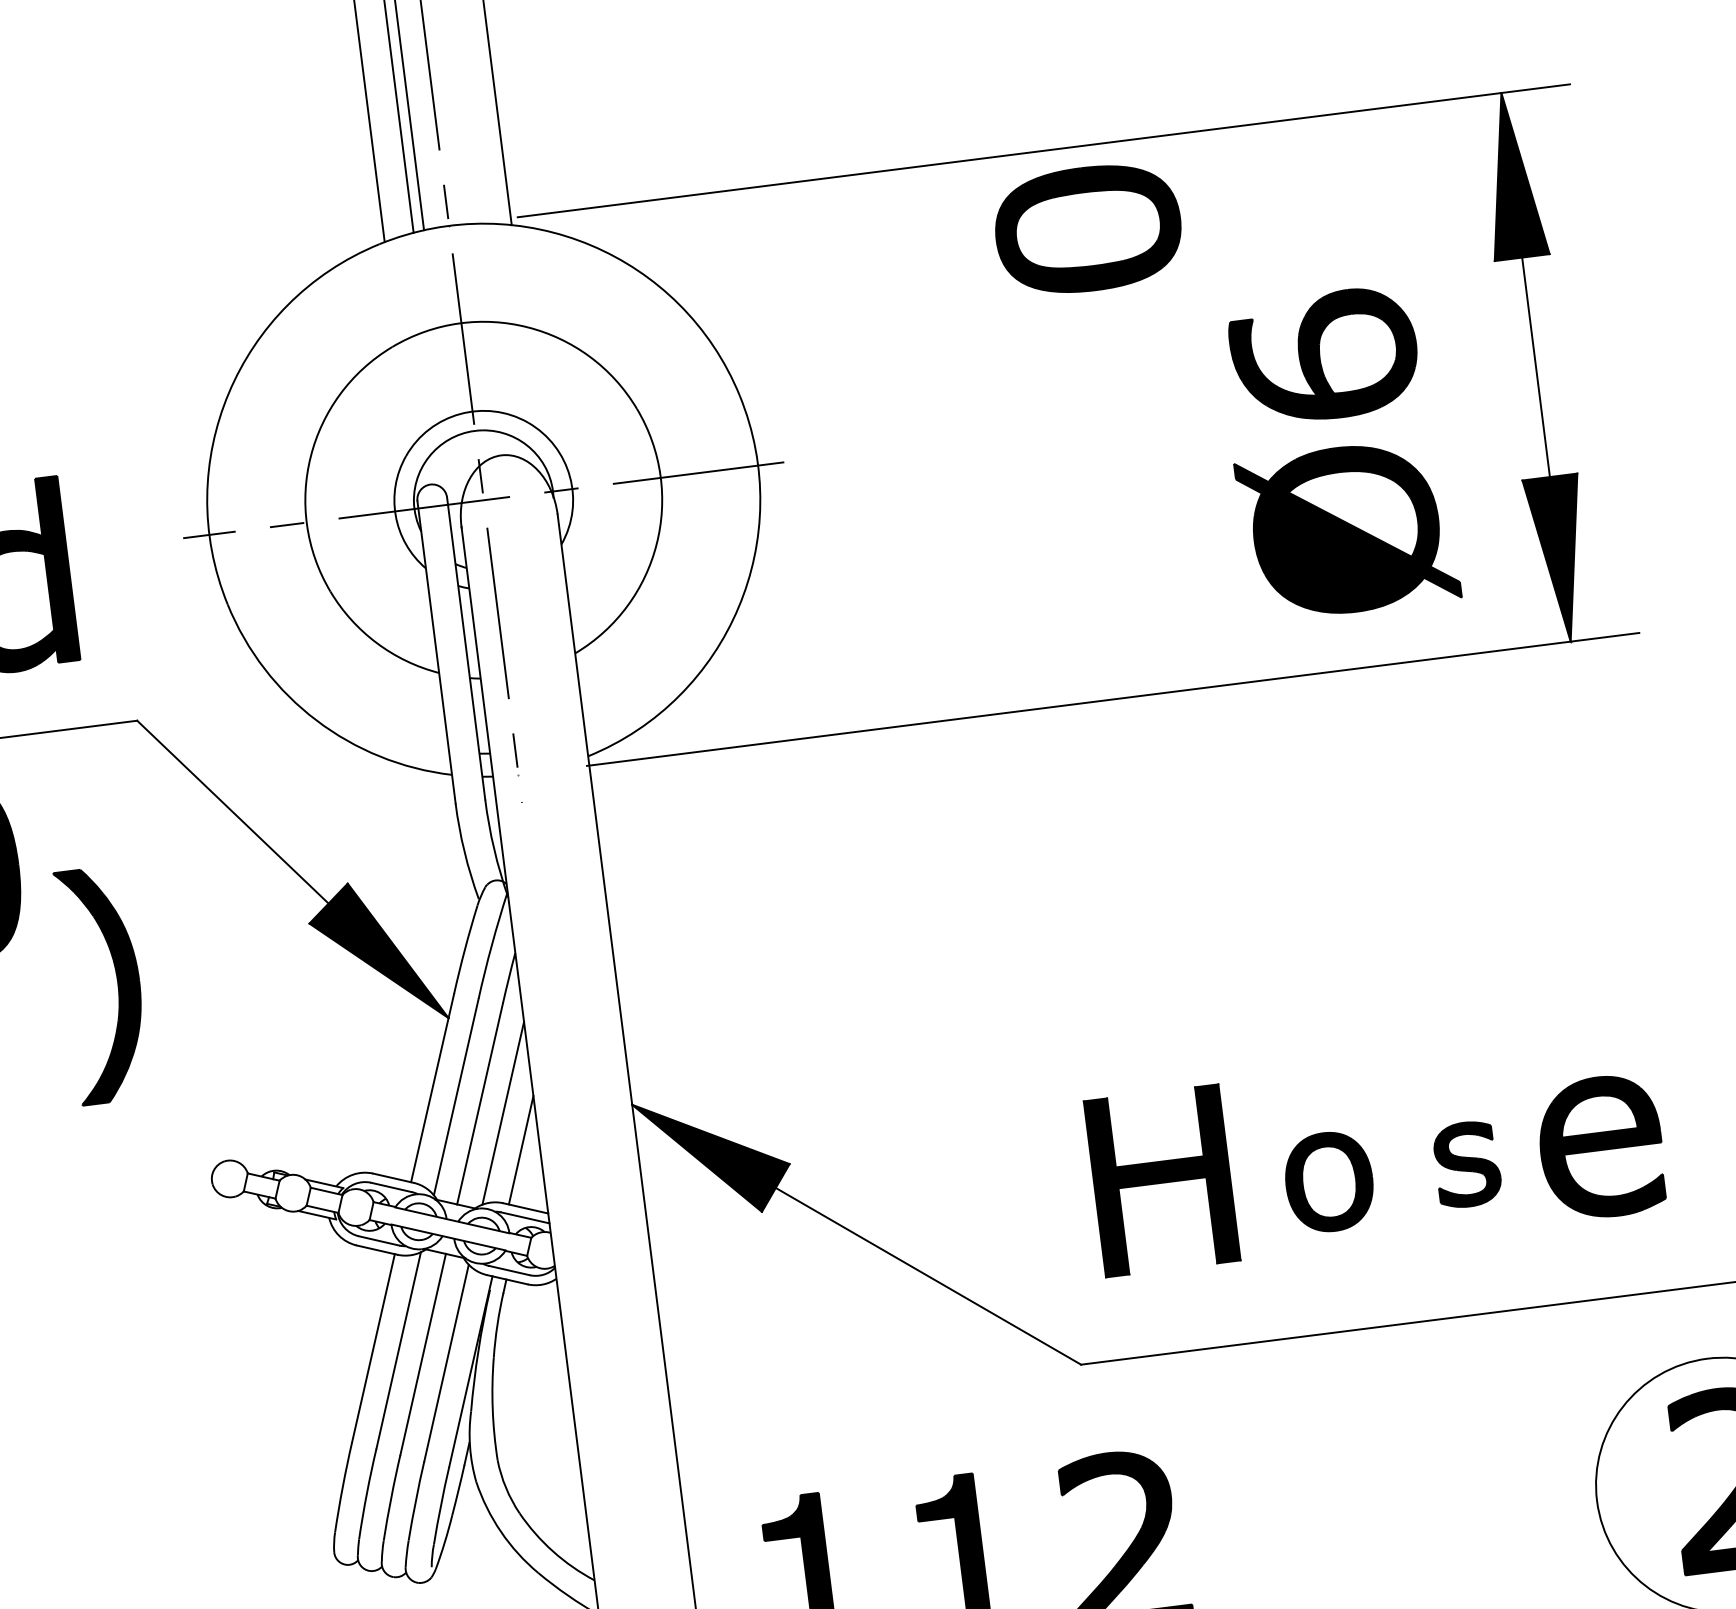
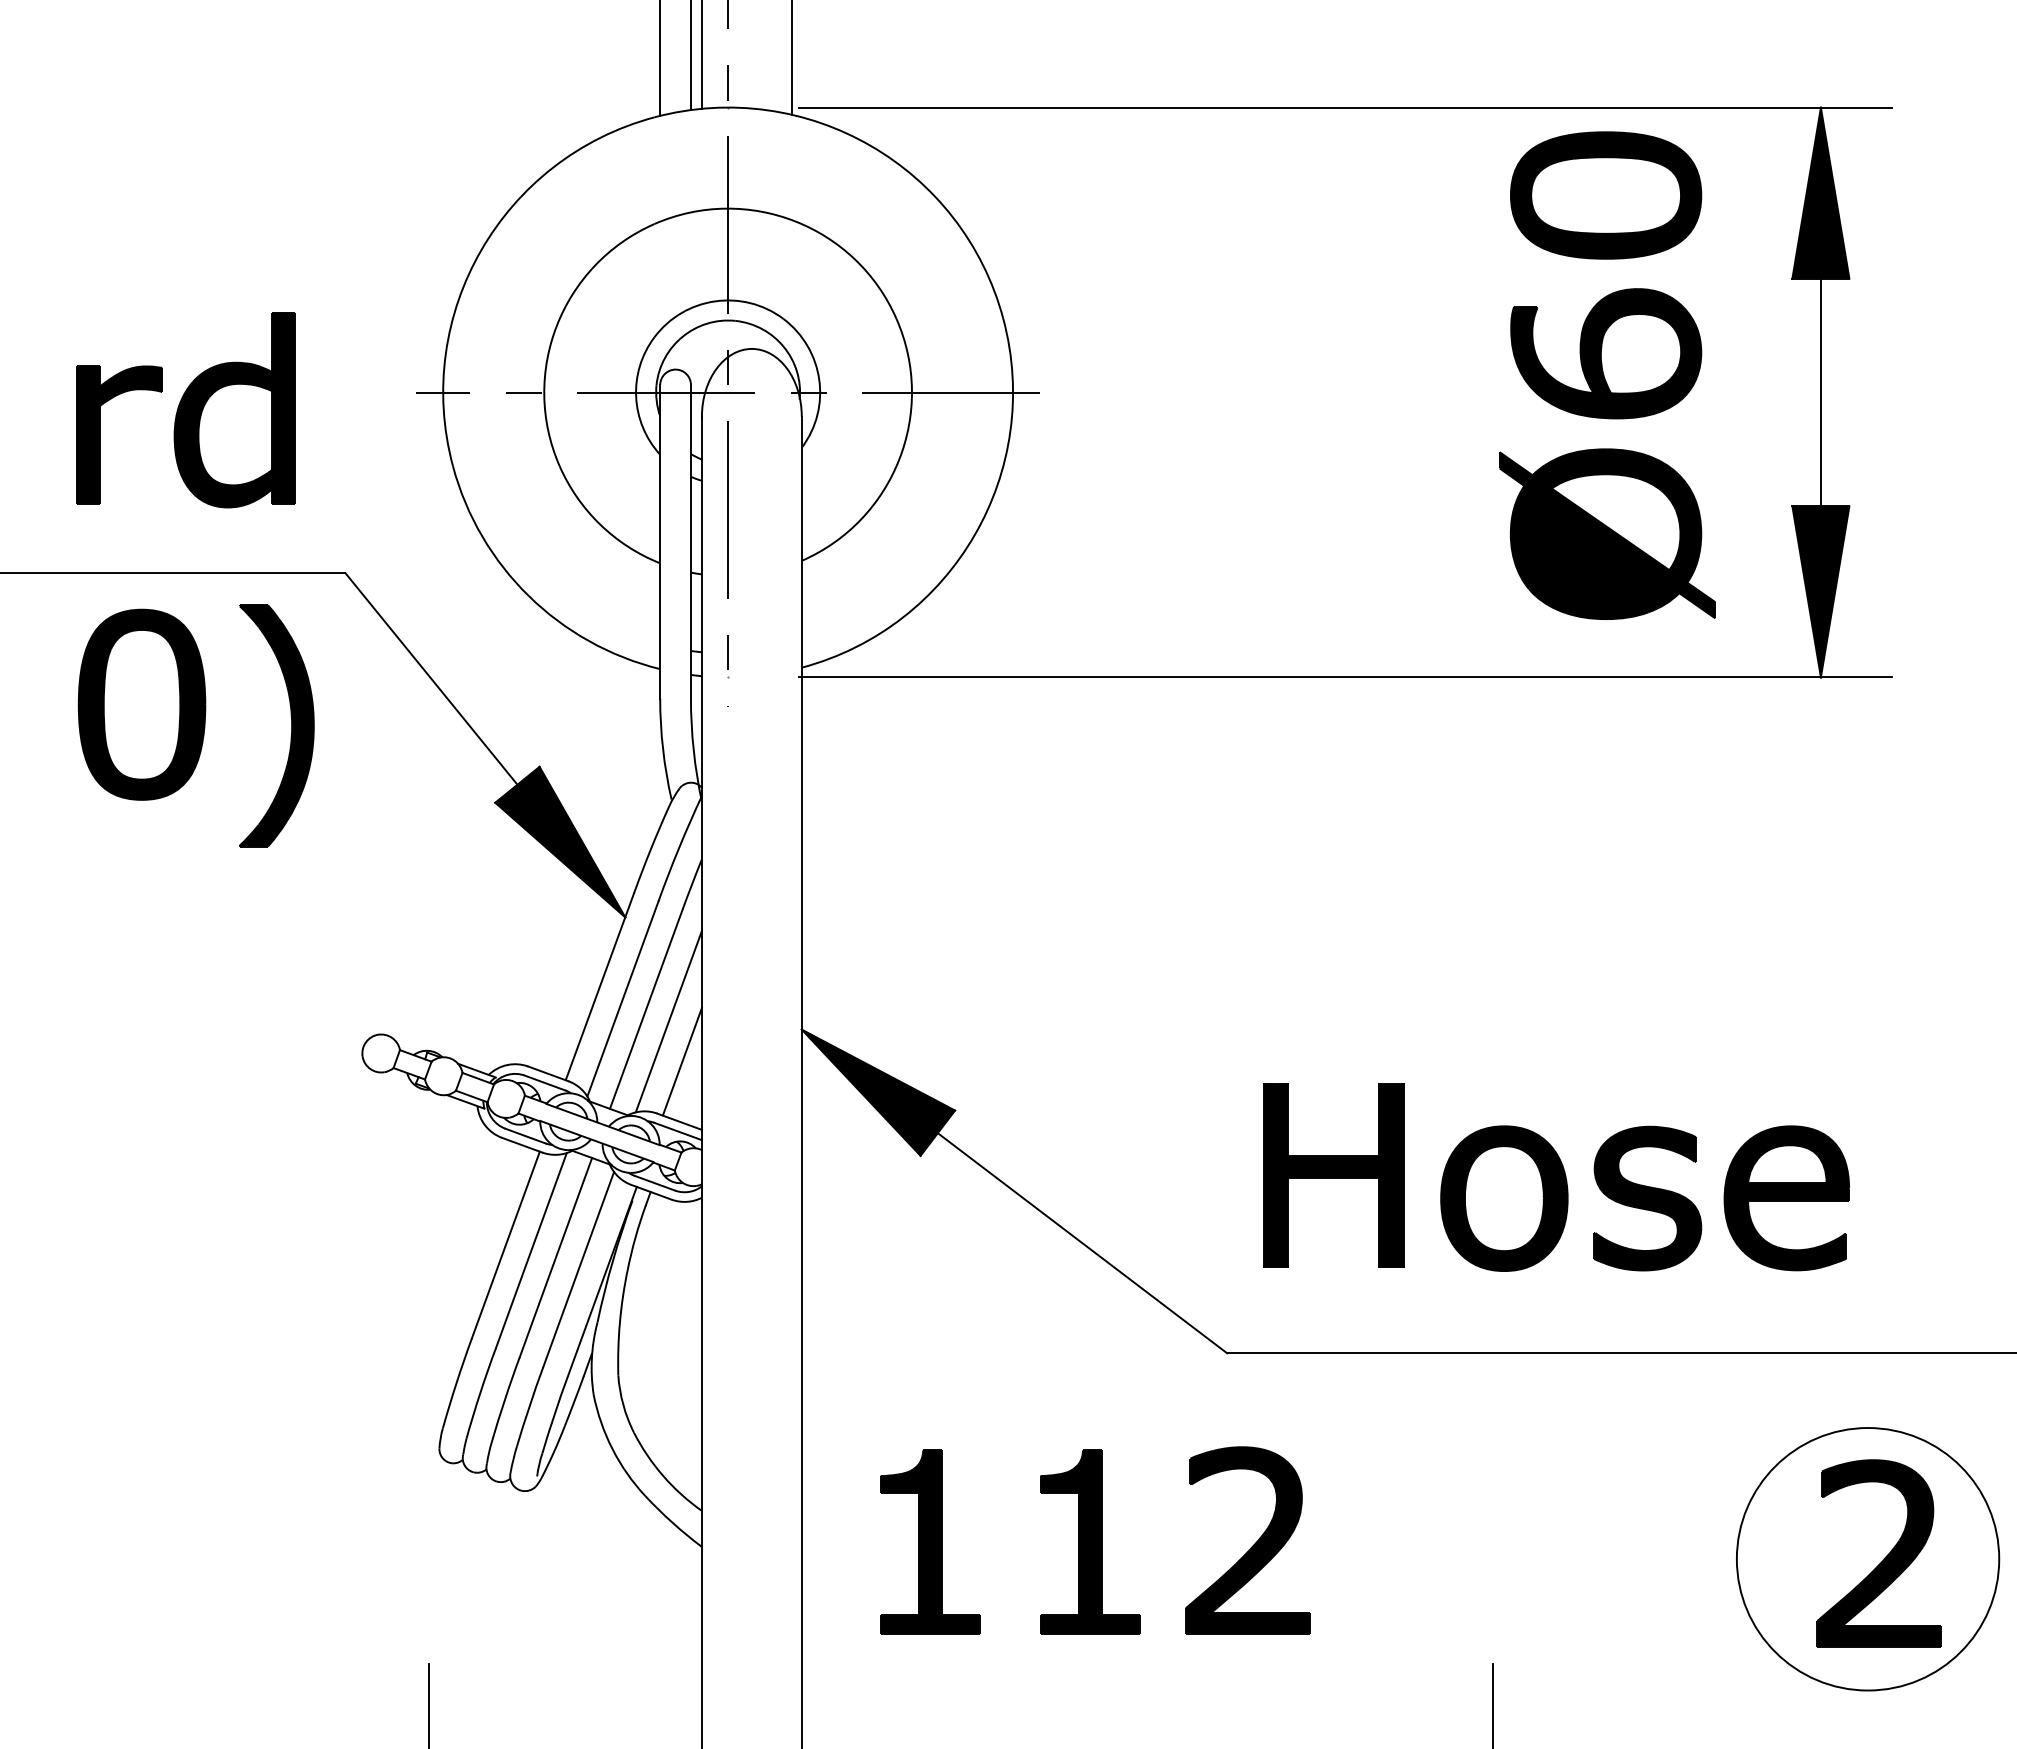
part: (1088, 229) -> (1606, 195), moved
part: (117, 982) -> (291, 725), moved
part: (1467, 1164) -> (1647, 1198), size x1.67
part: (1329, 1181) -> (1504, 1198), size x1.43

